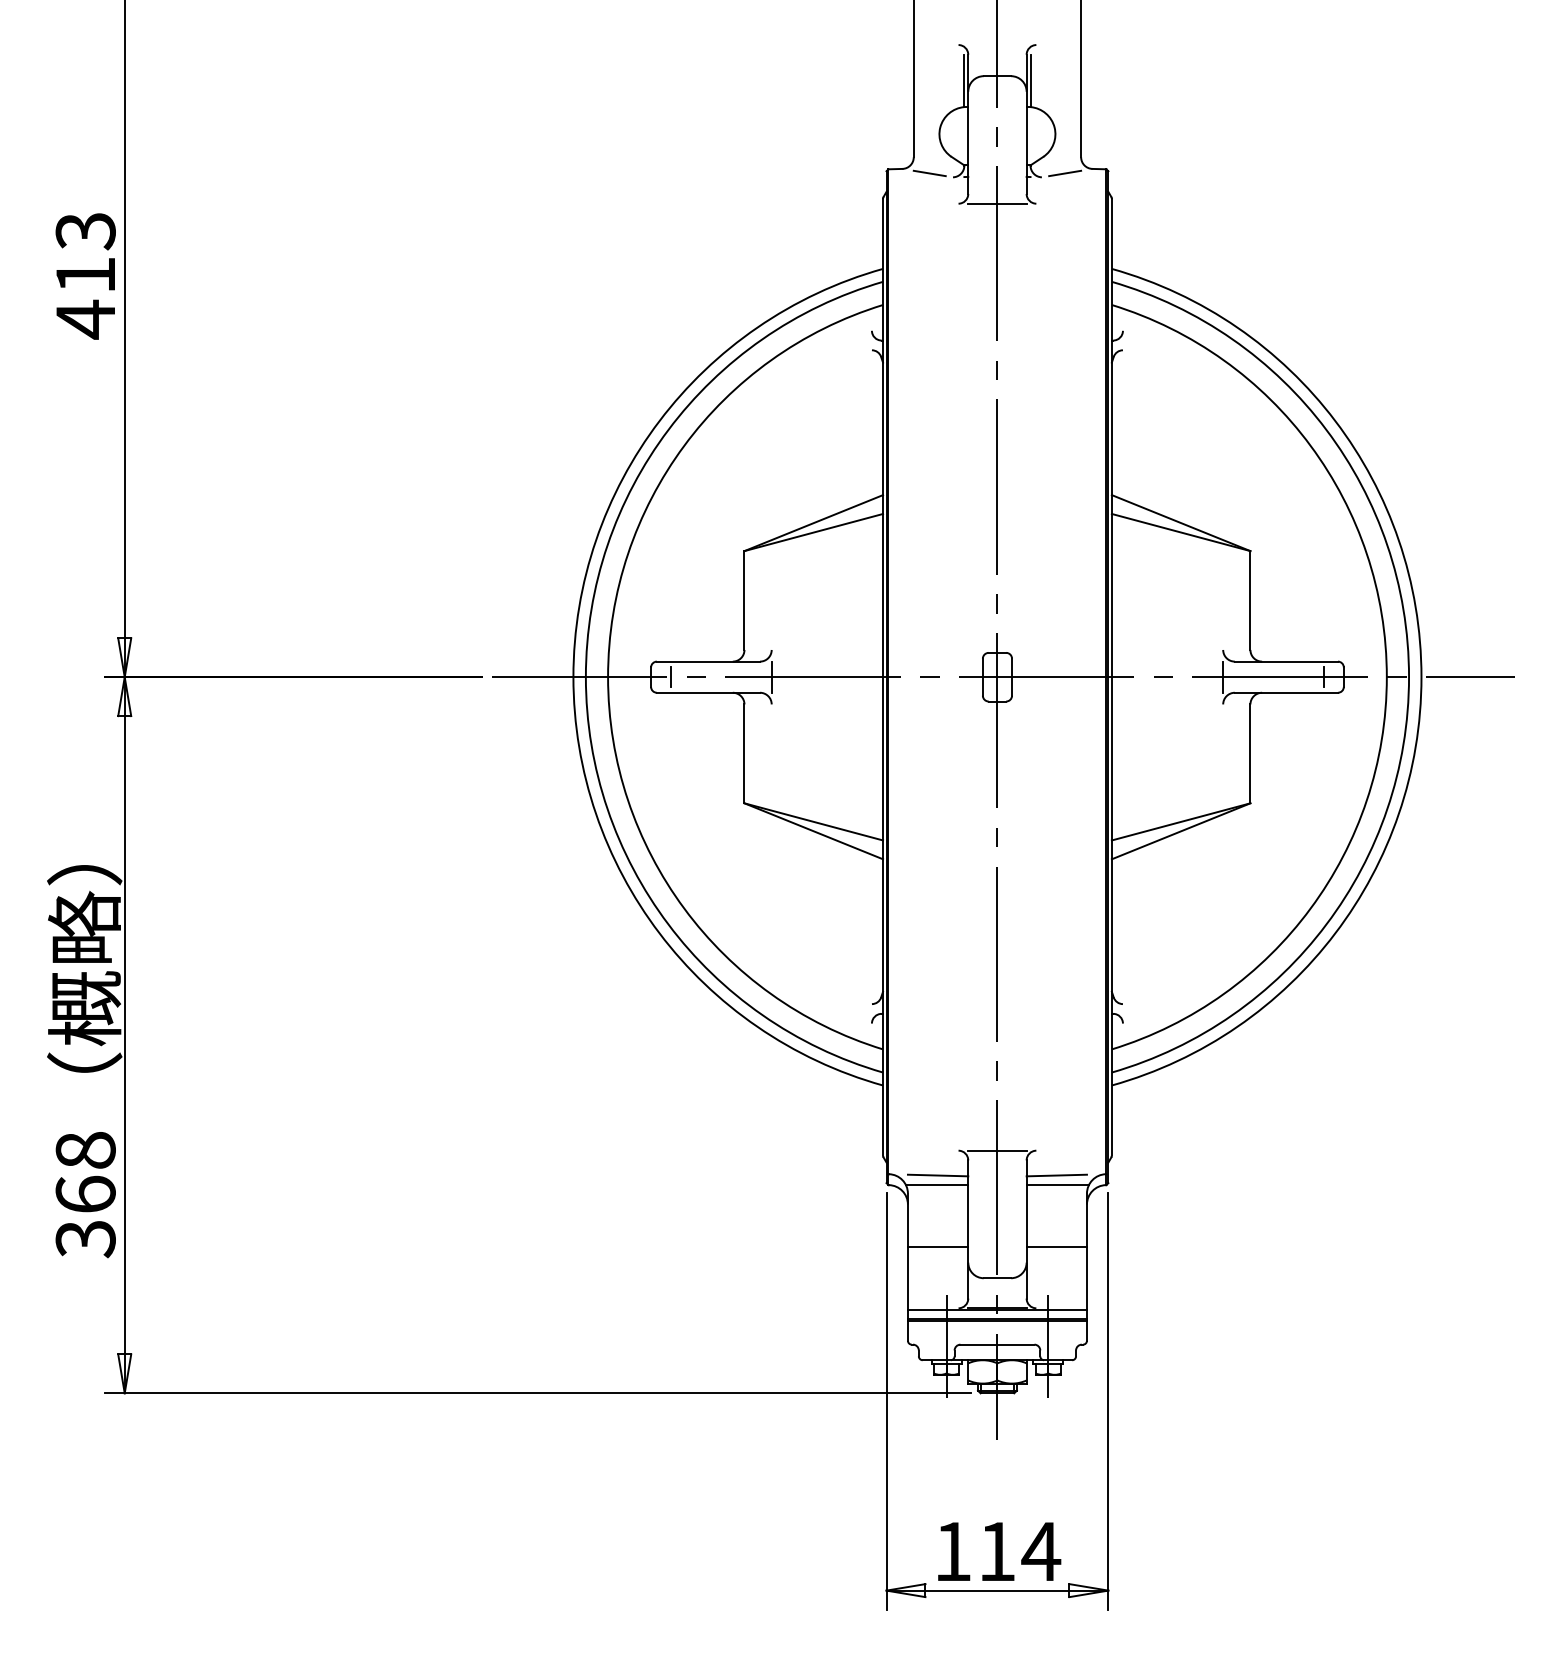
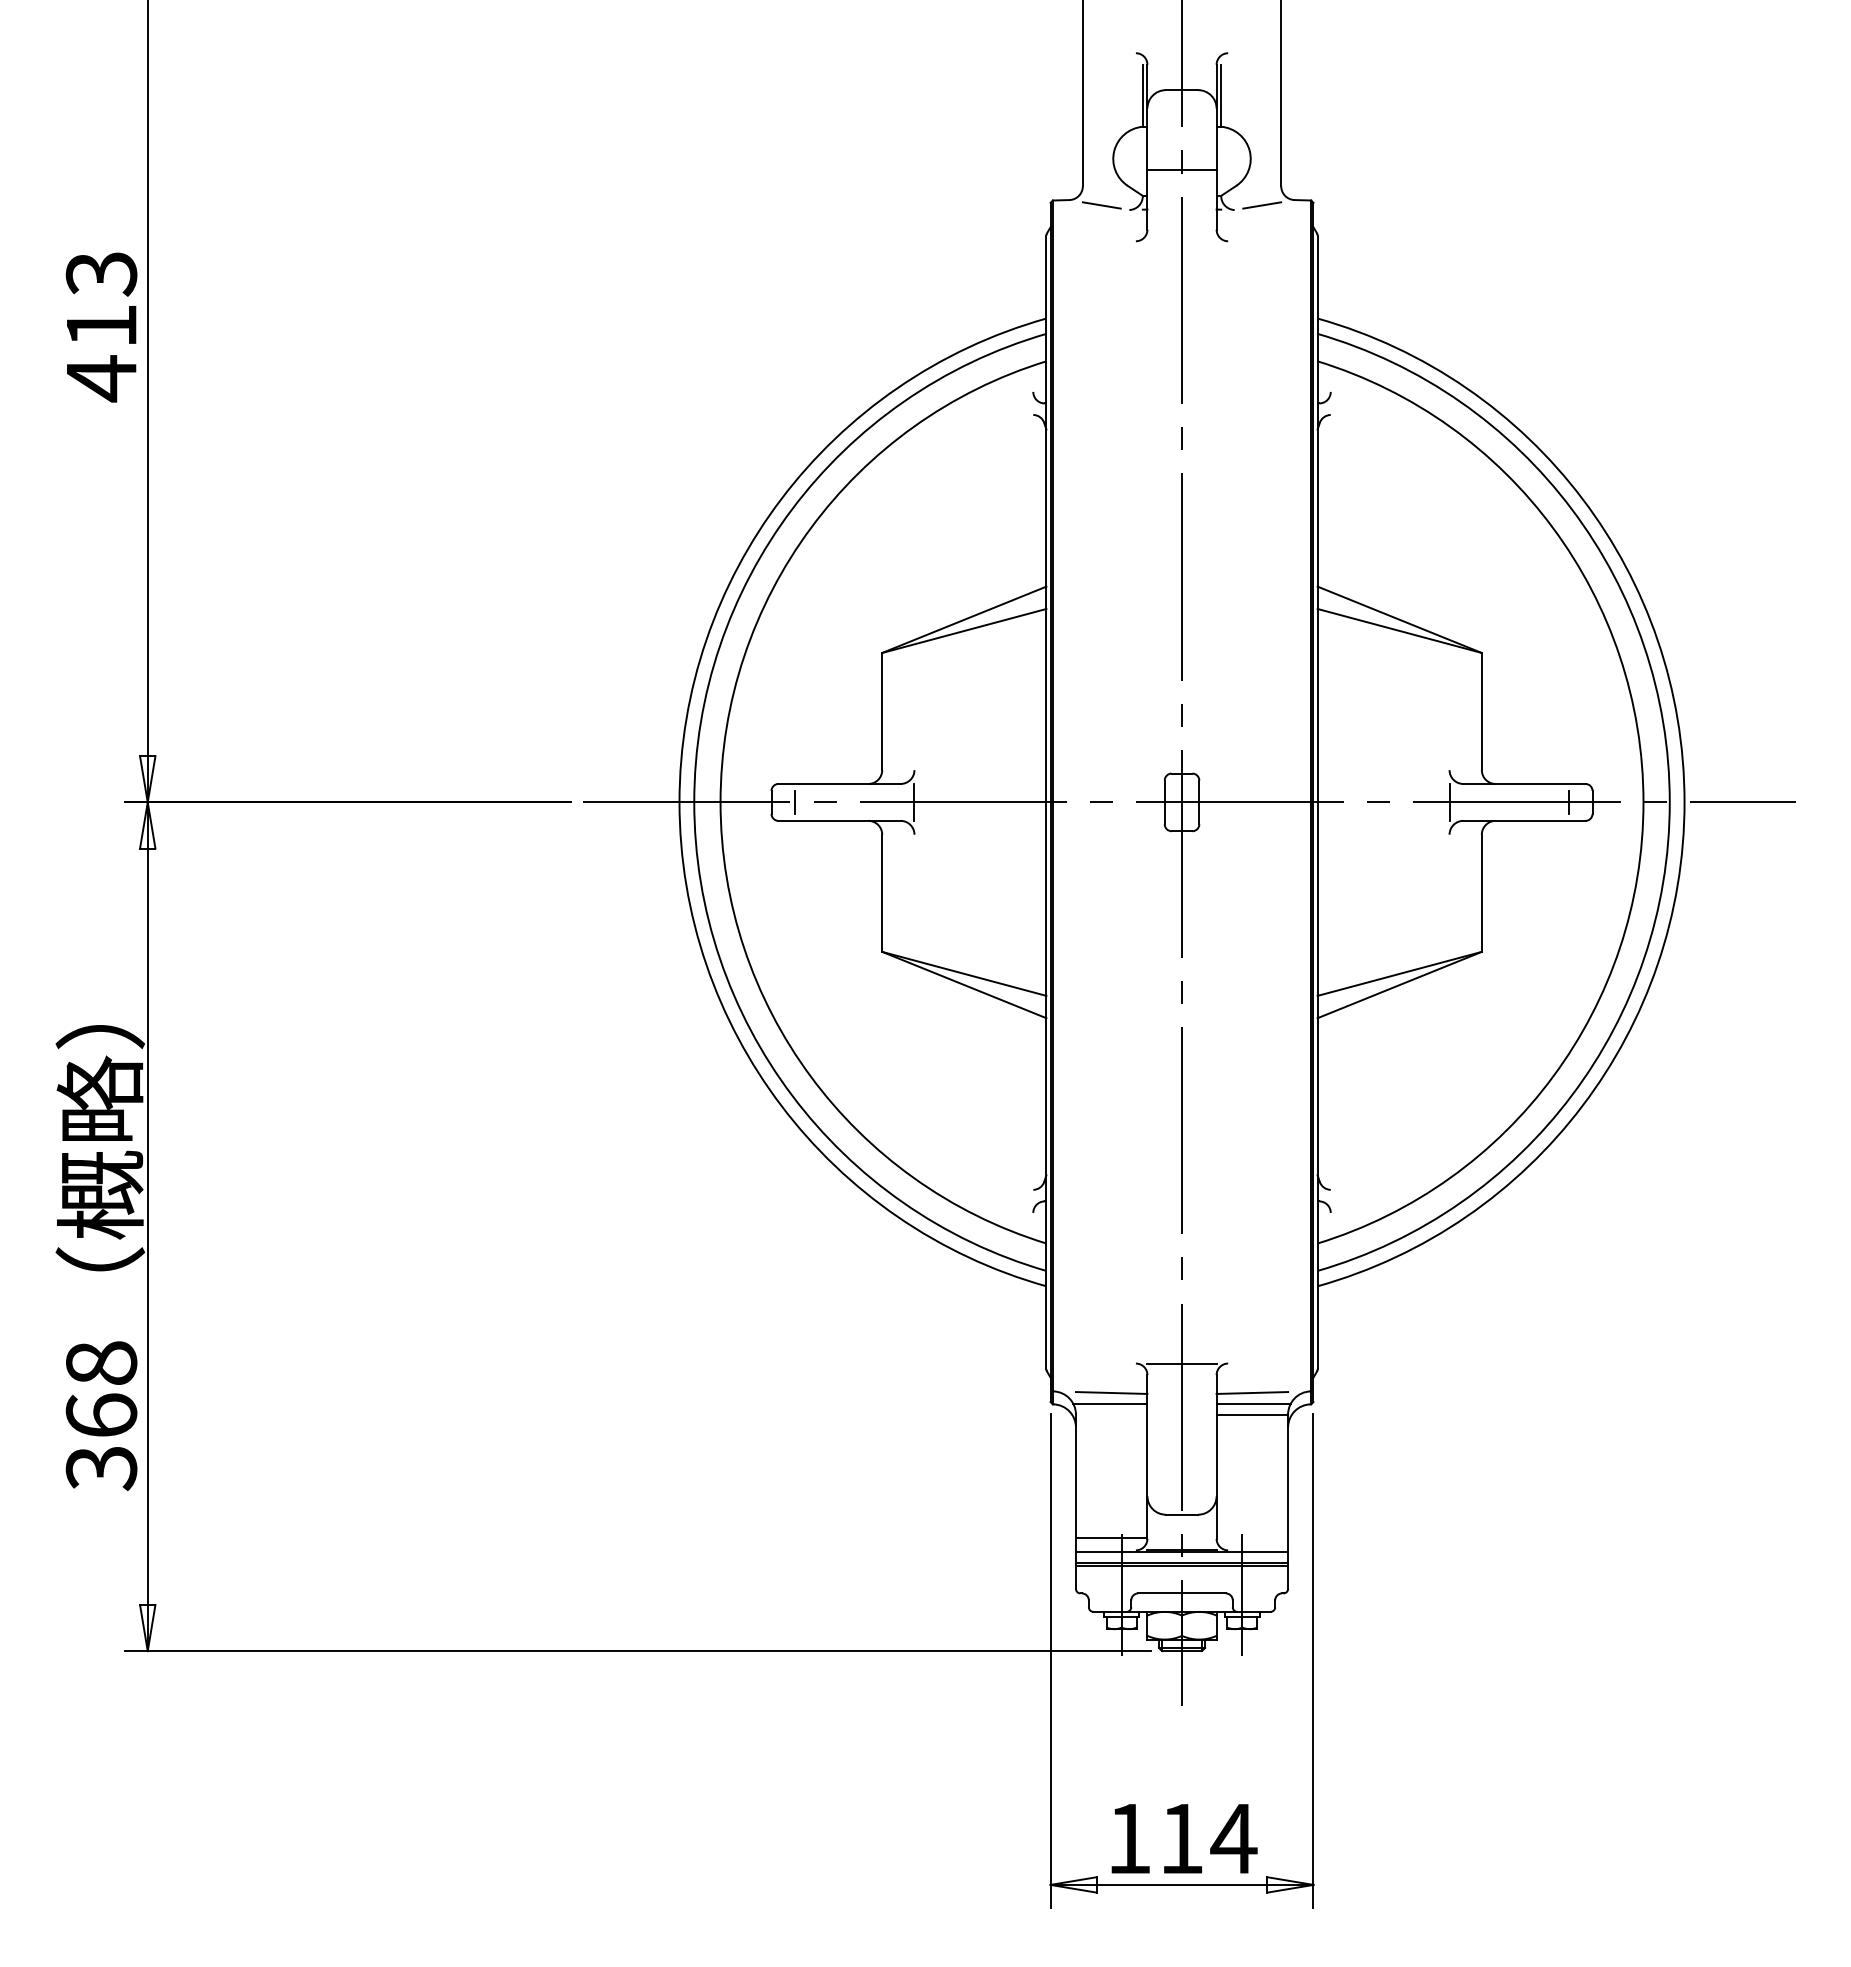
line: (997, 203) -> (1181, 170), moved
line: (937, 1246) -> (1111, 1537), moved
line: (1056, 1246) -> (1252, 1414), moved

